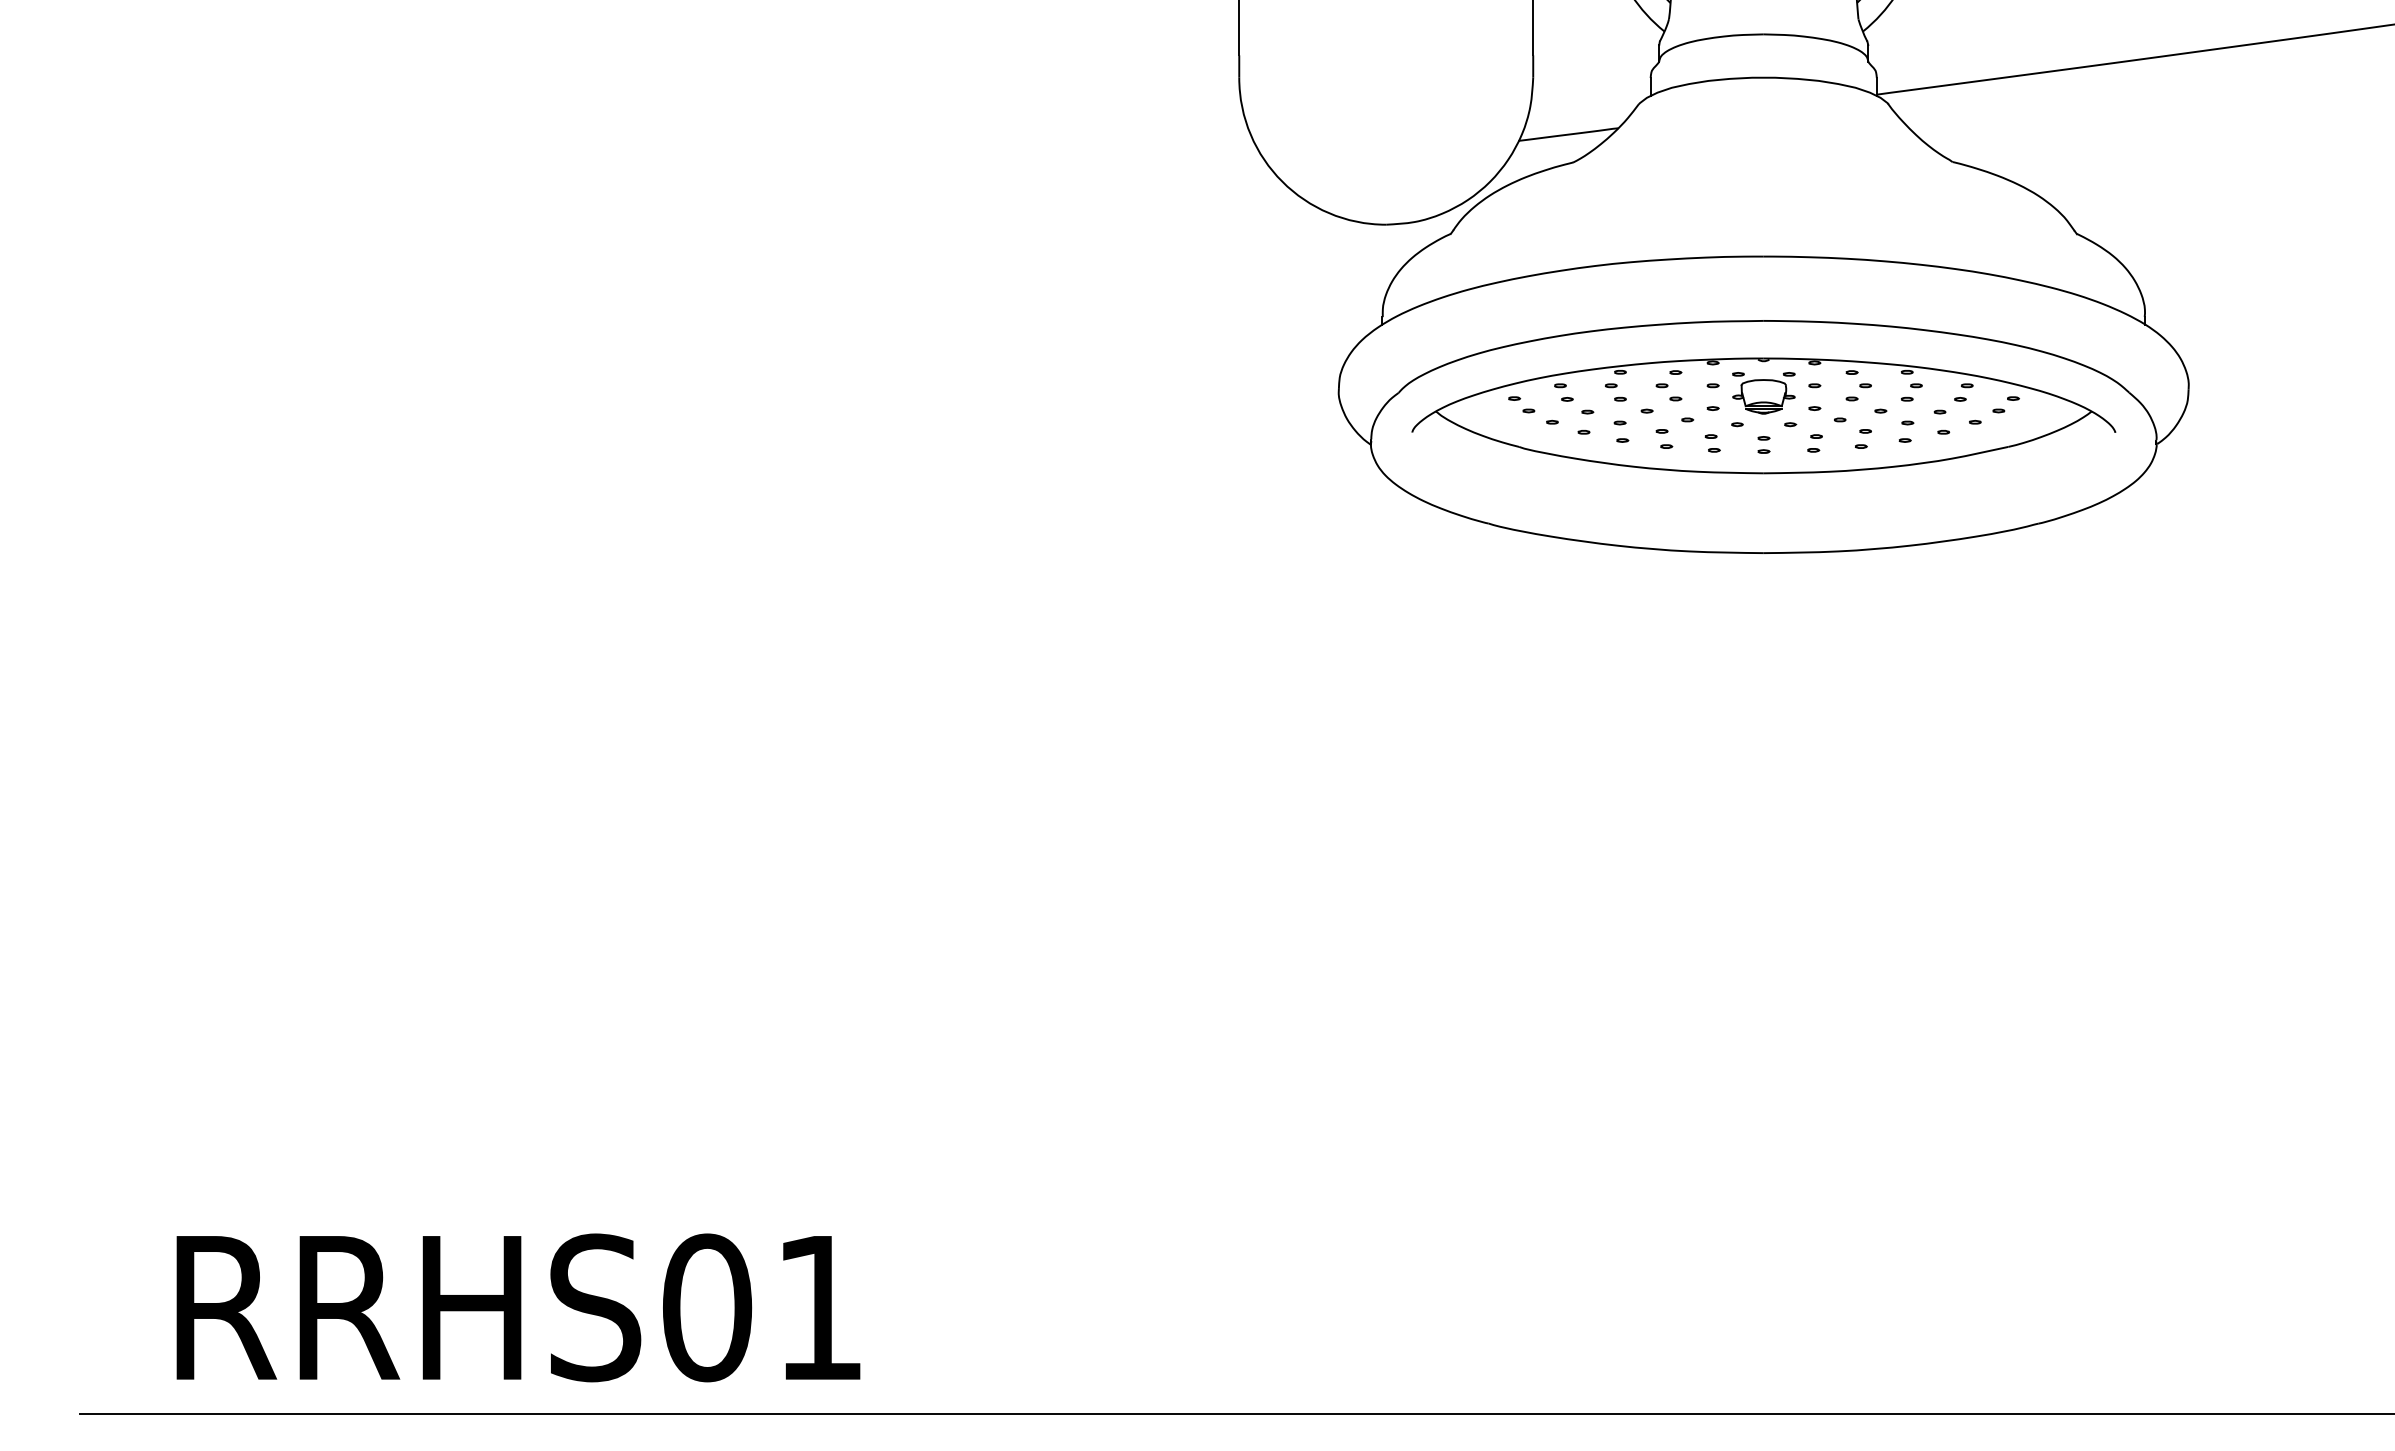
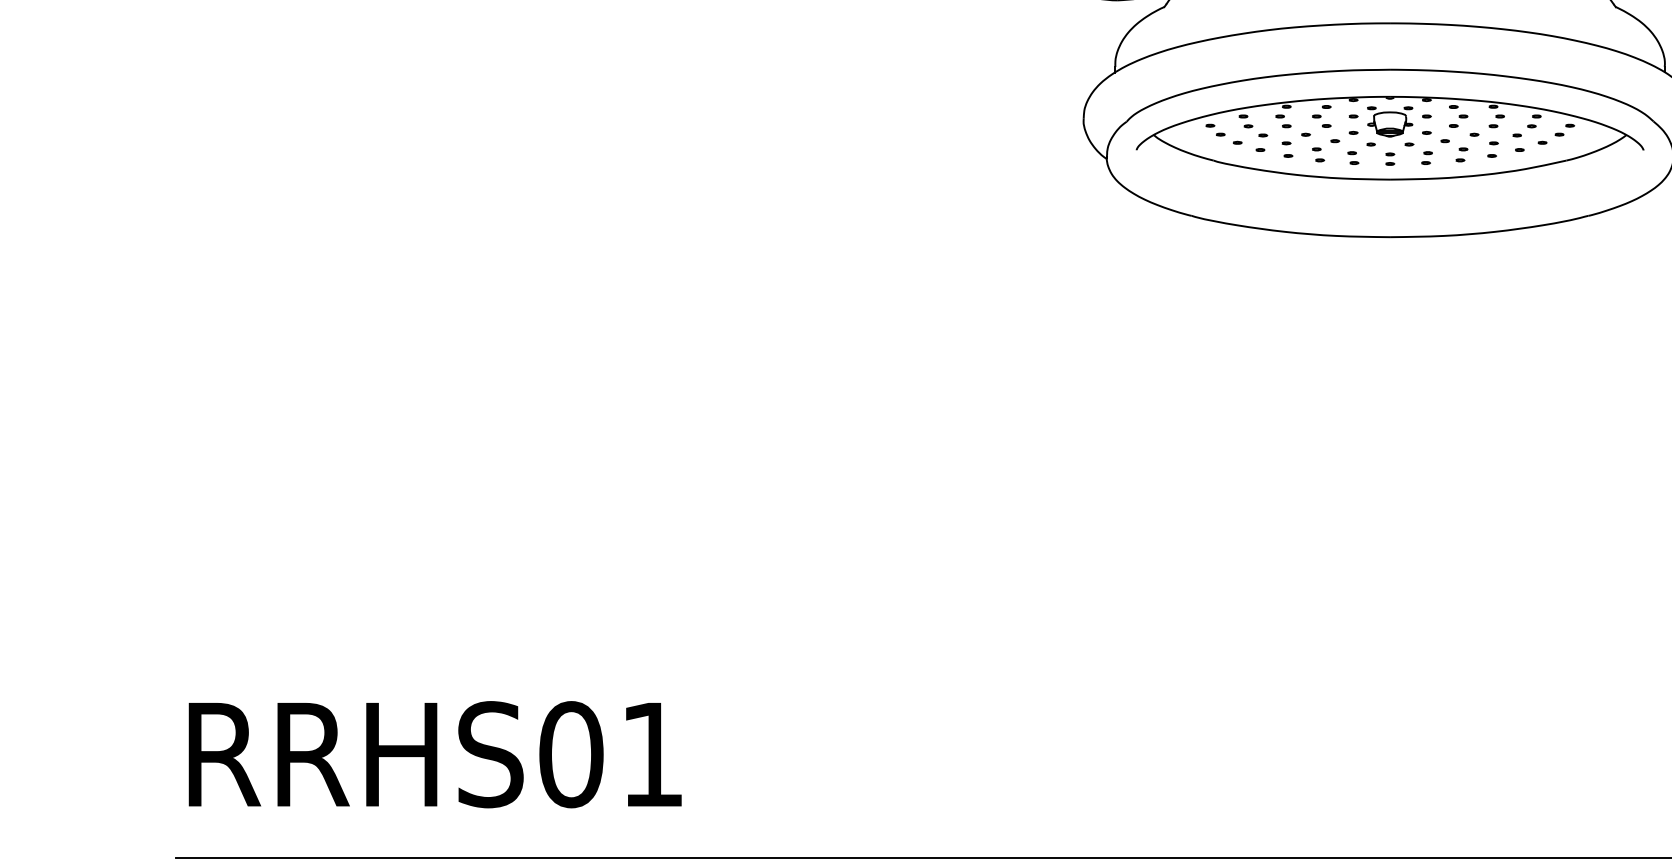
text: (518, 1307) -> (435, 754), moved

